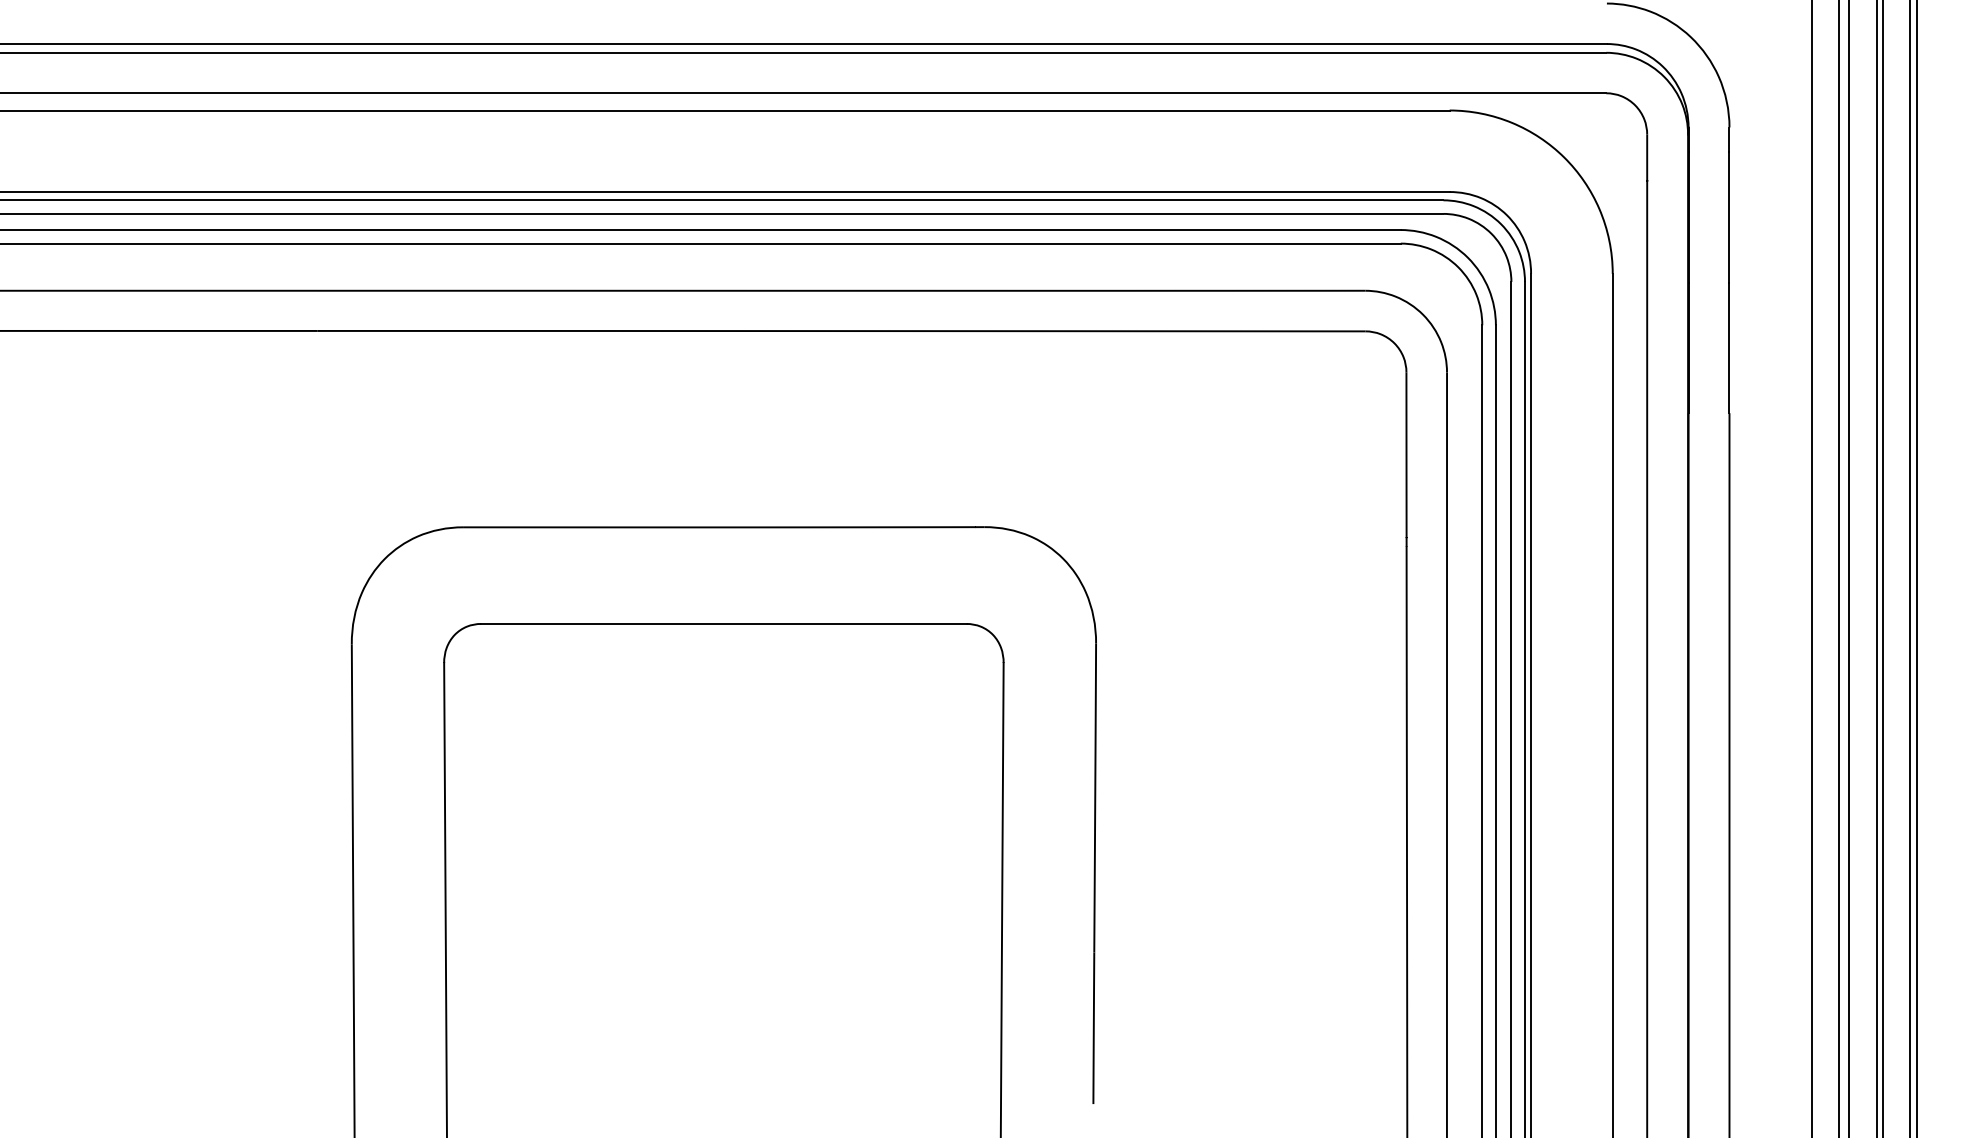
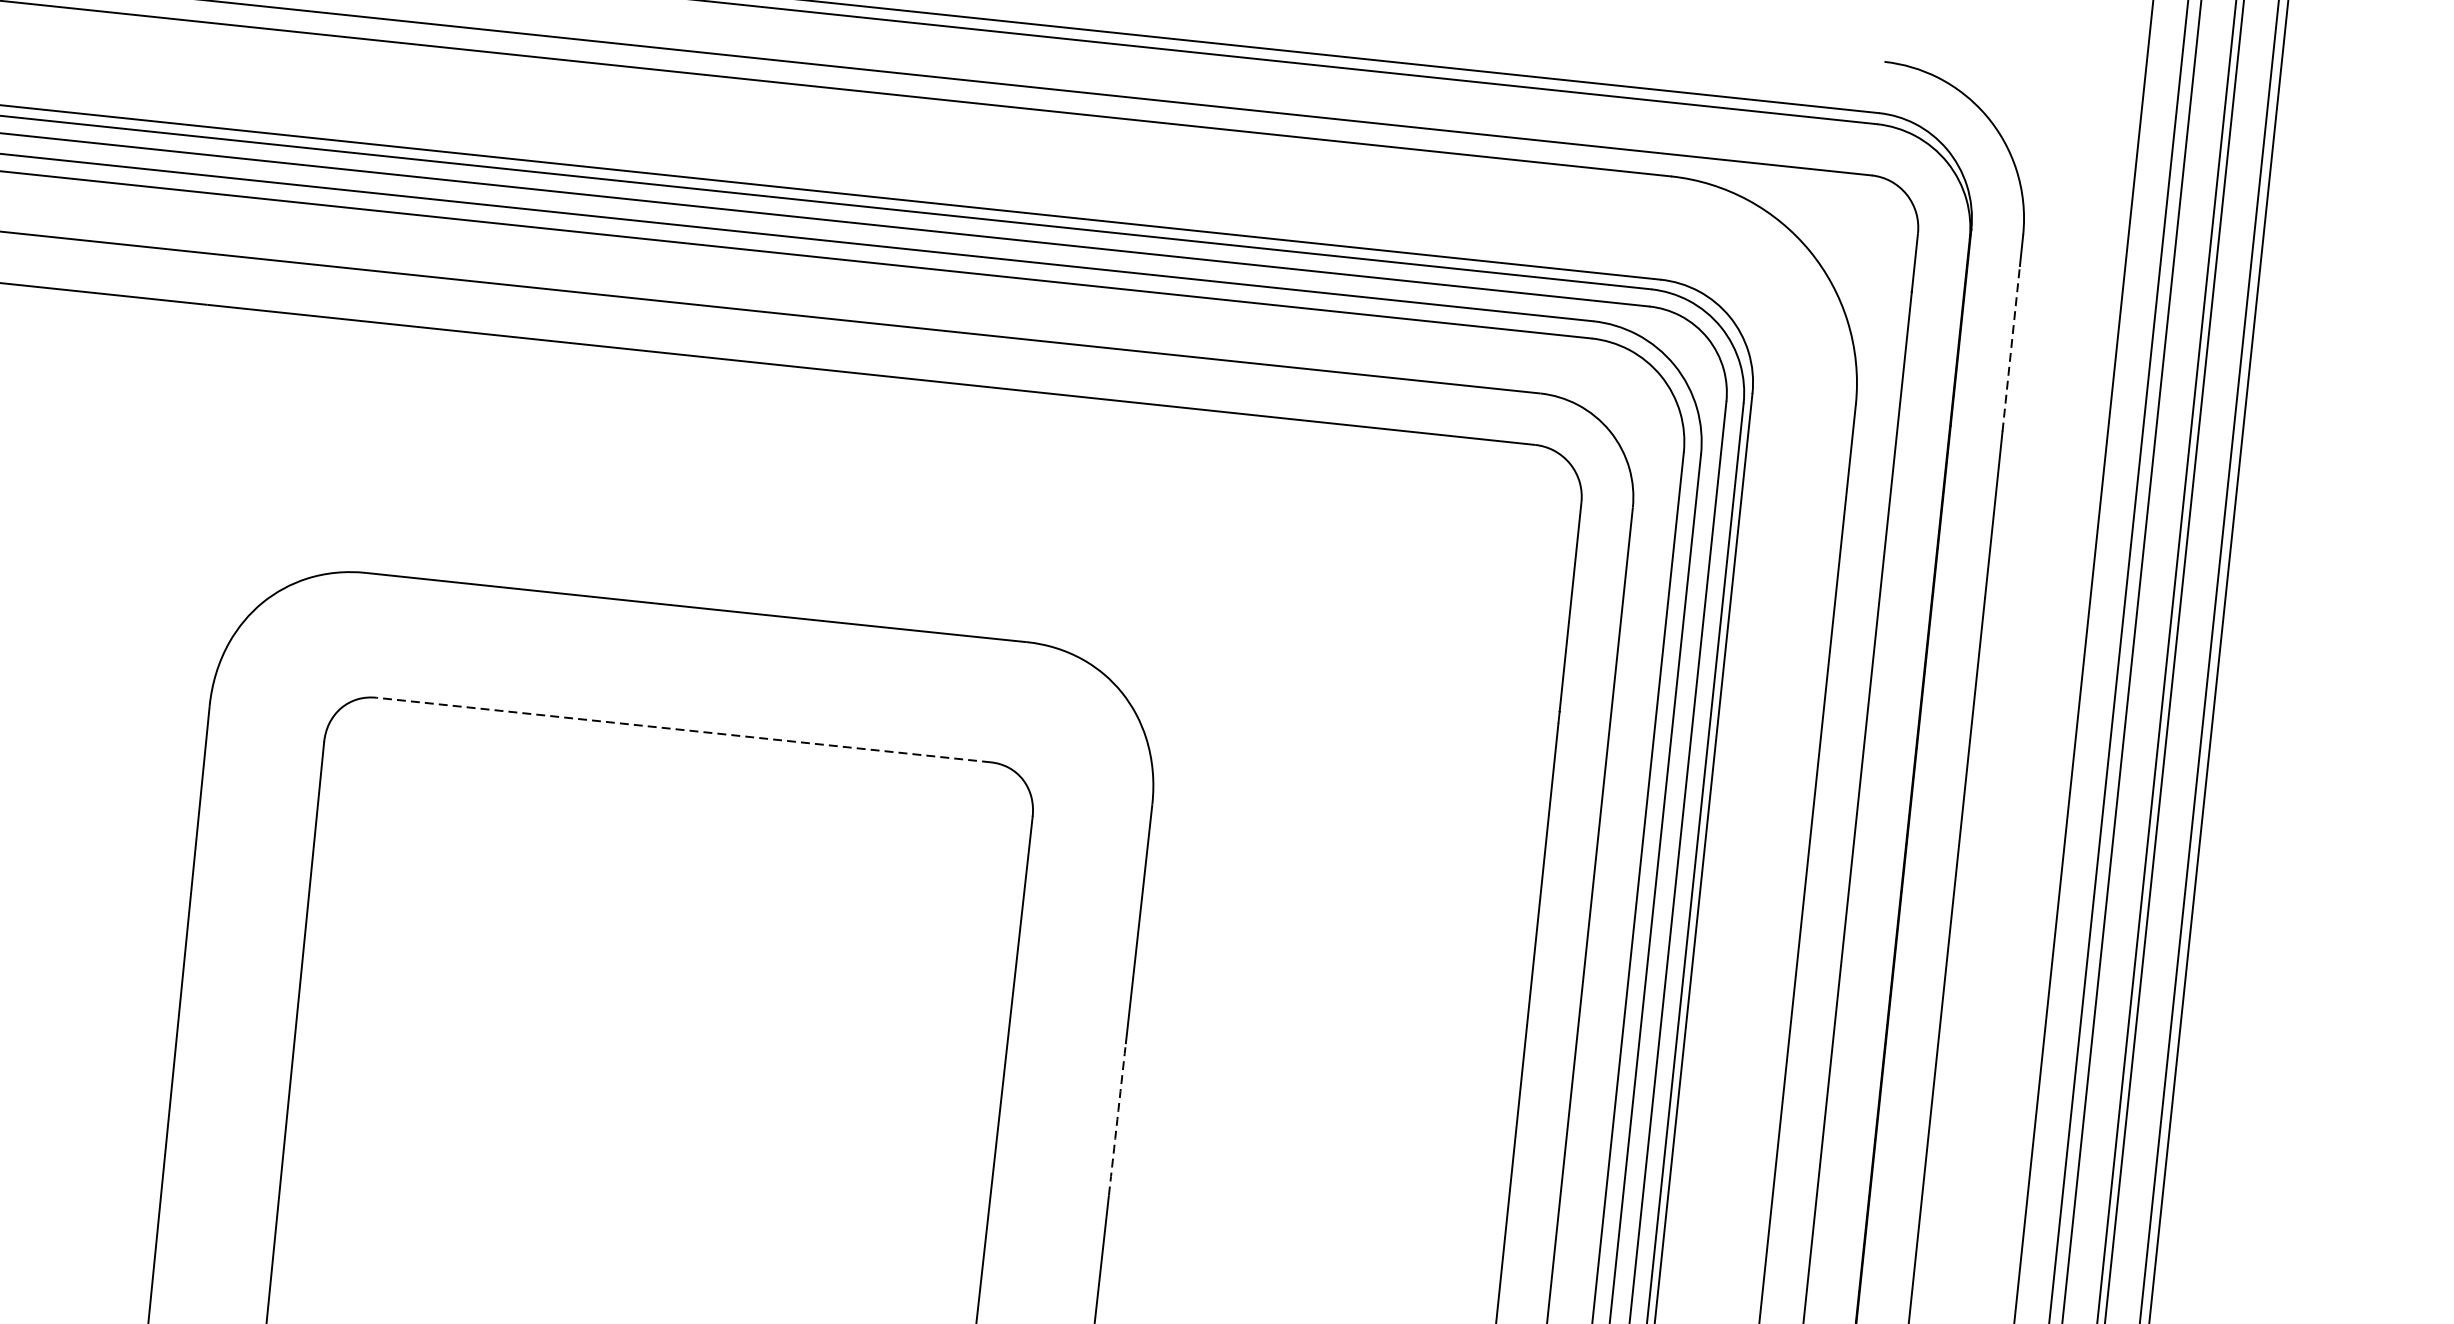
line: (1729, 216) -> (2011, 347), solid -> dashed
line: (723, 623) -> (683, 729), solid -> dashed
arc: (1094, 892) -> (1117, 1119), solid -> dashed

